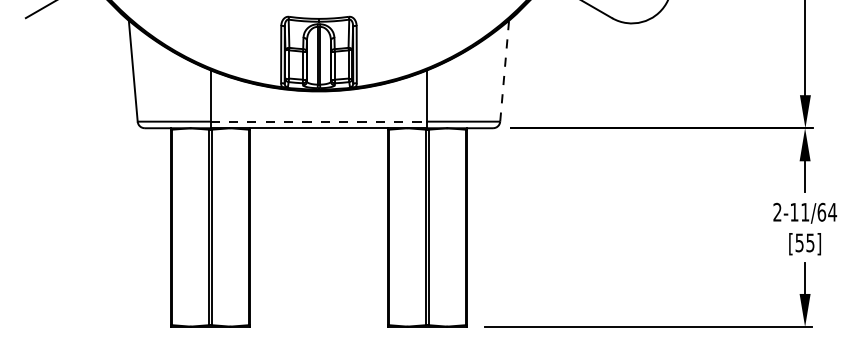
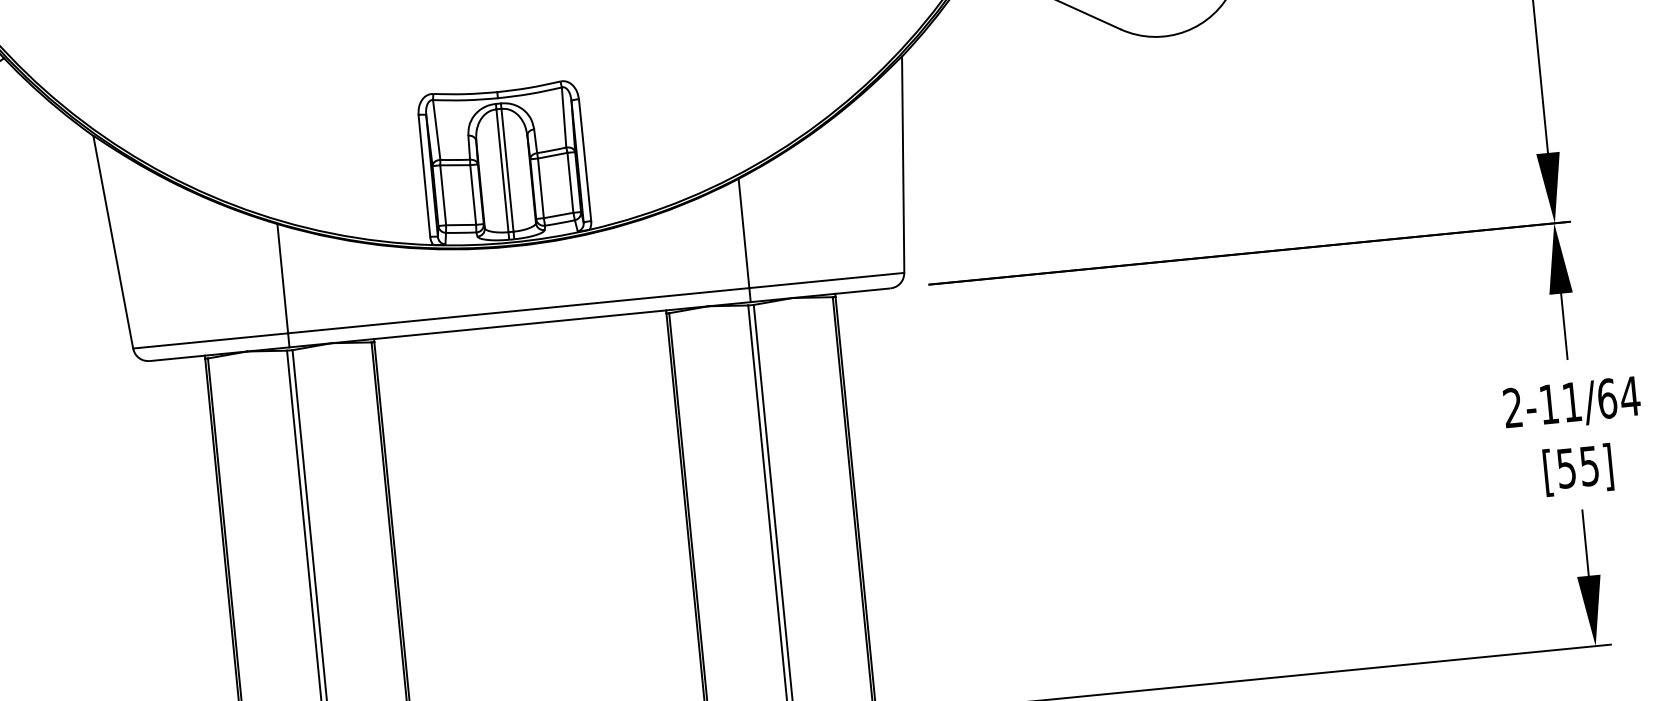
line: (504, 71) -> (902, 165), dashed -> solid
line: (319, 121) -> (519, 310), dashed -> solid

